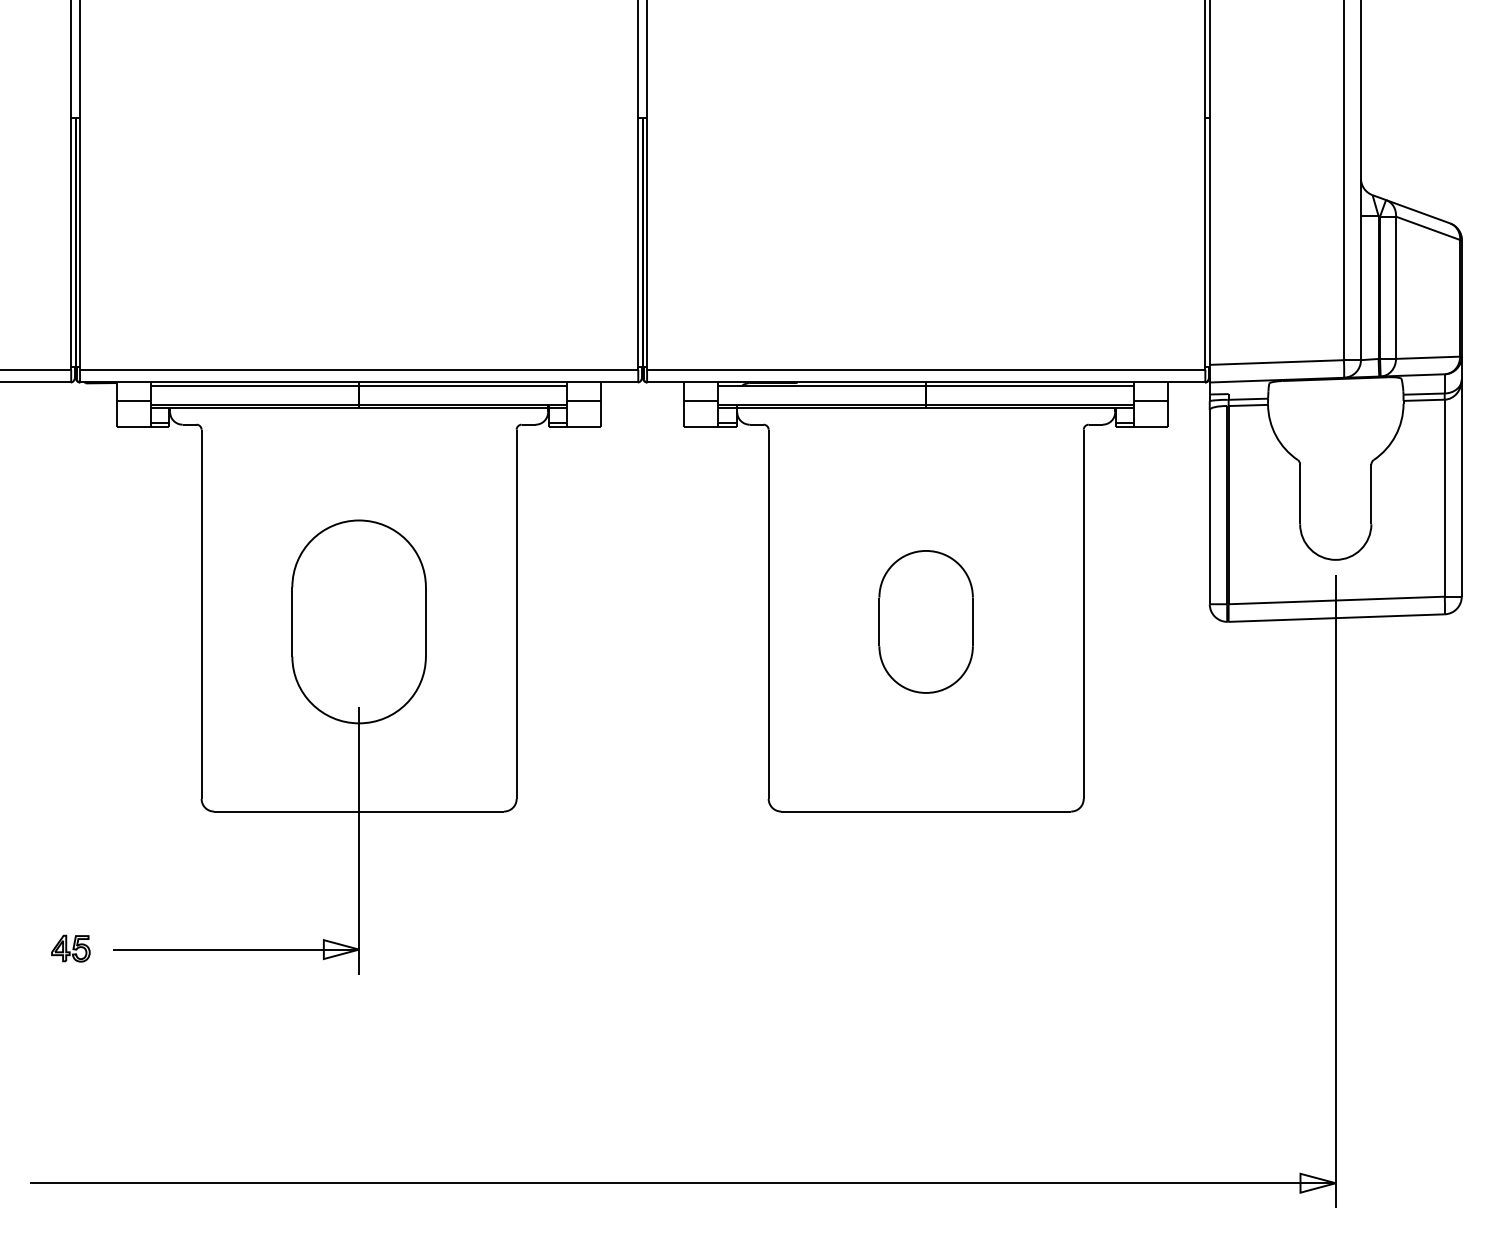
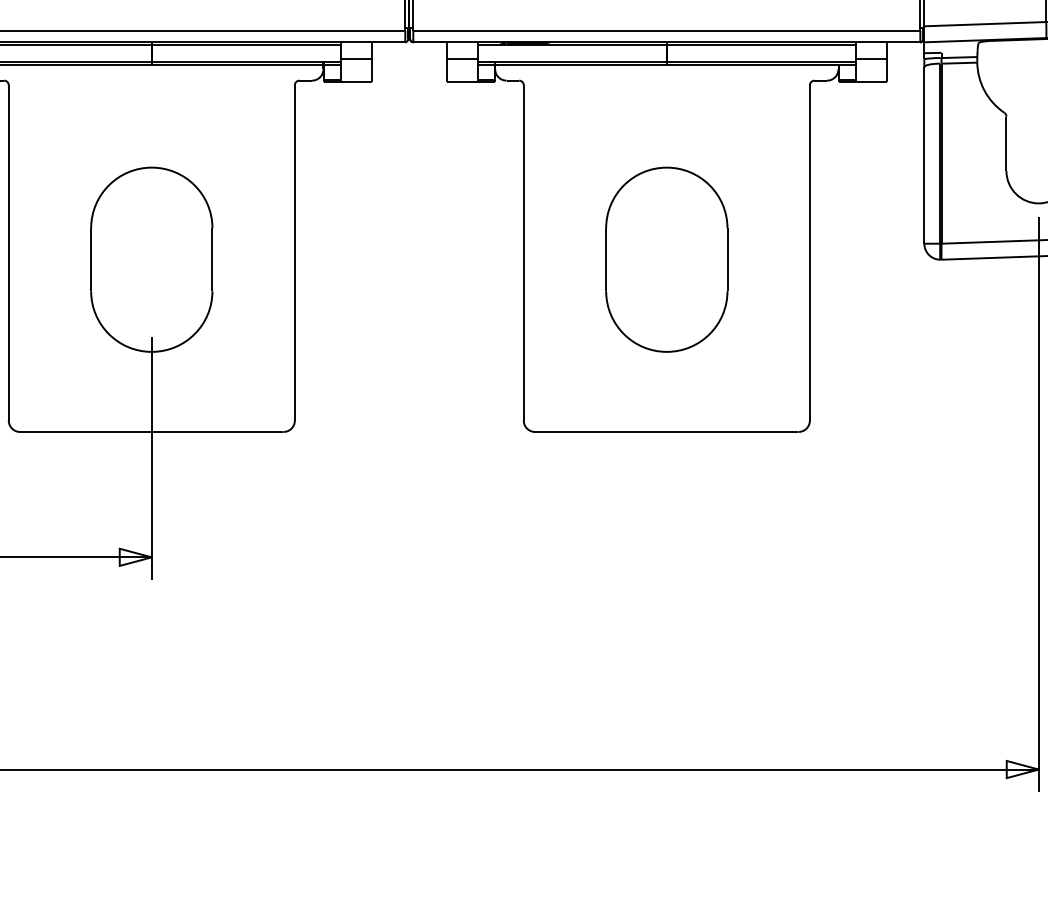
part: (925, 621) -> (666, 259), size x1.43

